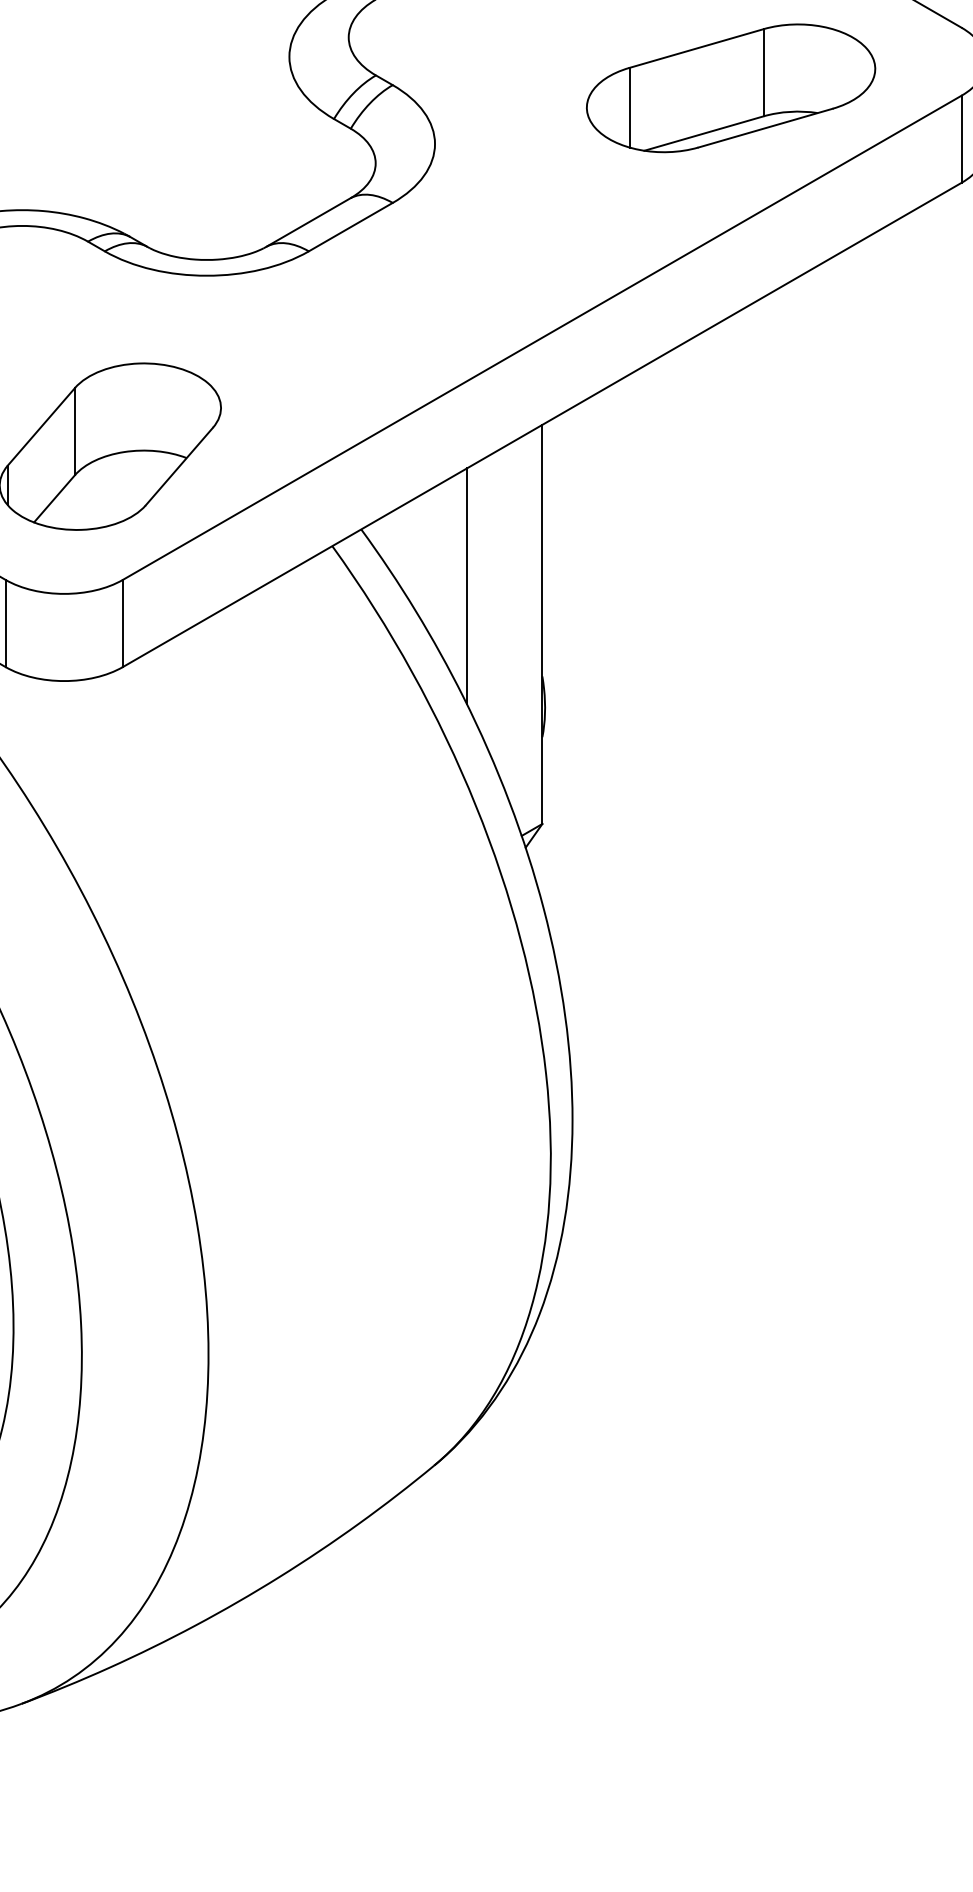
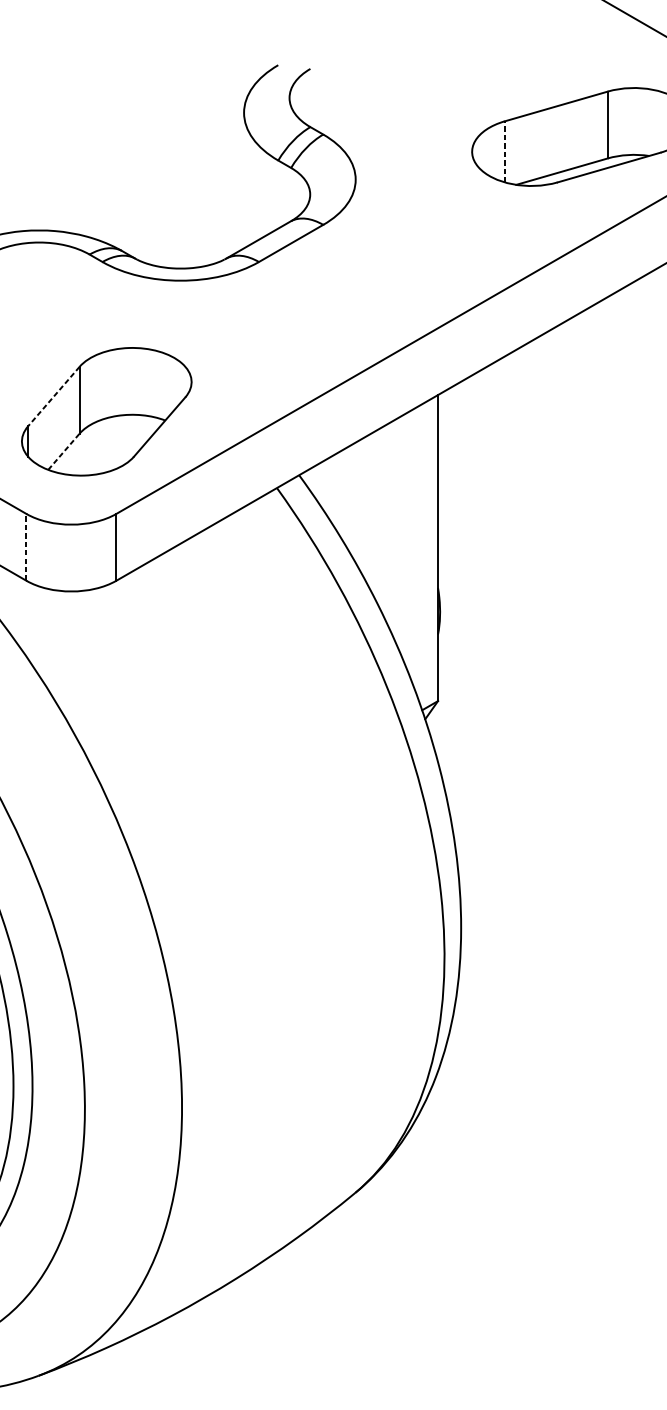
line: (629, 107) -> (504, 151), solid -> dashed
line: (41, 427) -> (53, 397), solid -> dashed
line: (54, 498) -> (63, 451), solid -> dashed
line: (466, 586) -> (379, 518), removed
line: (5, 623) -> (26, 547), solid -> dashed

